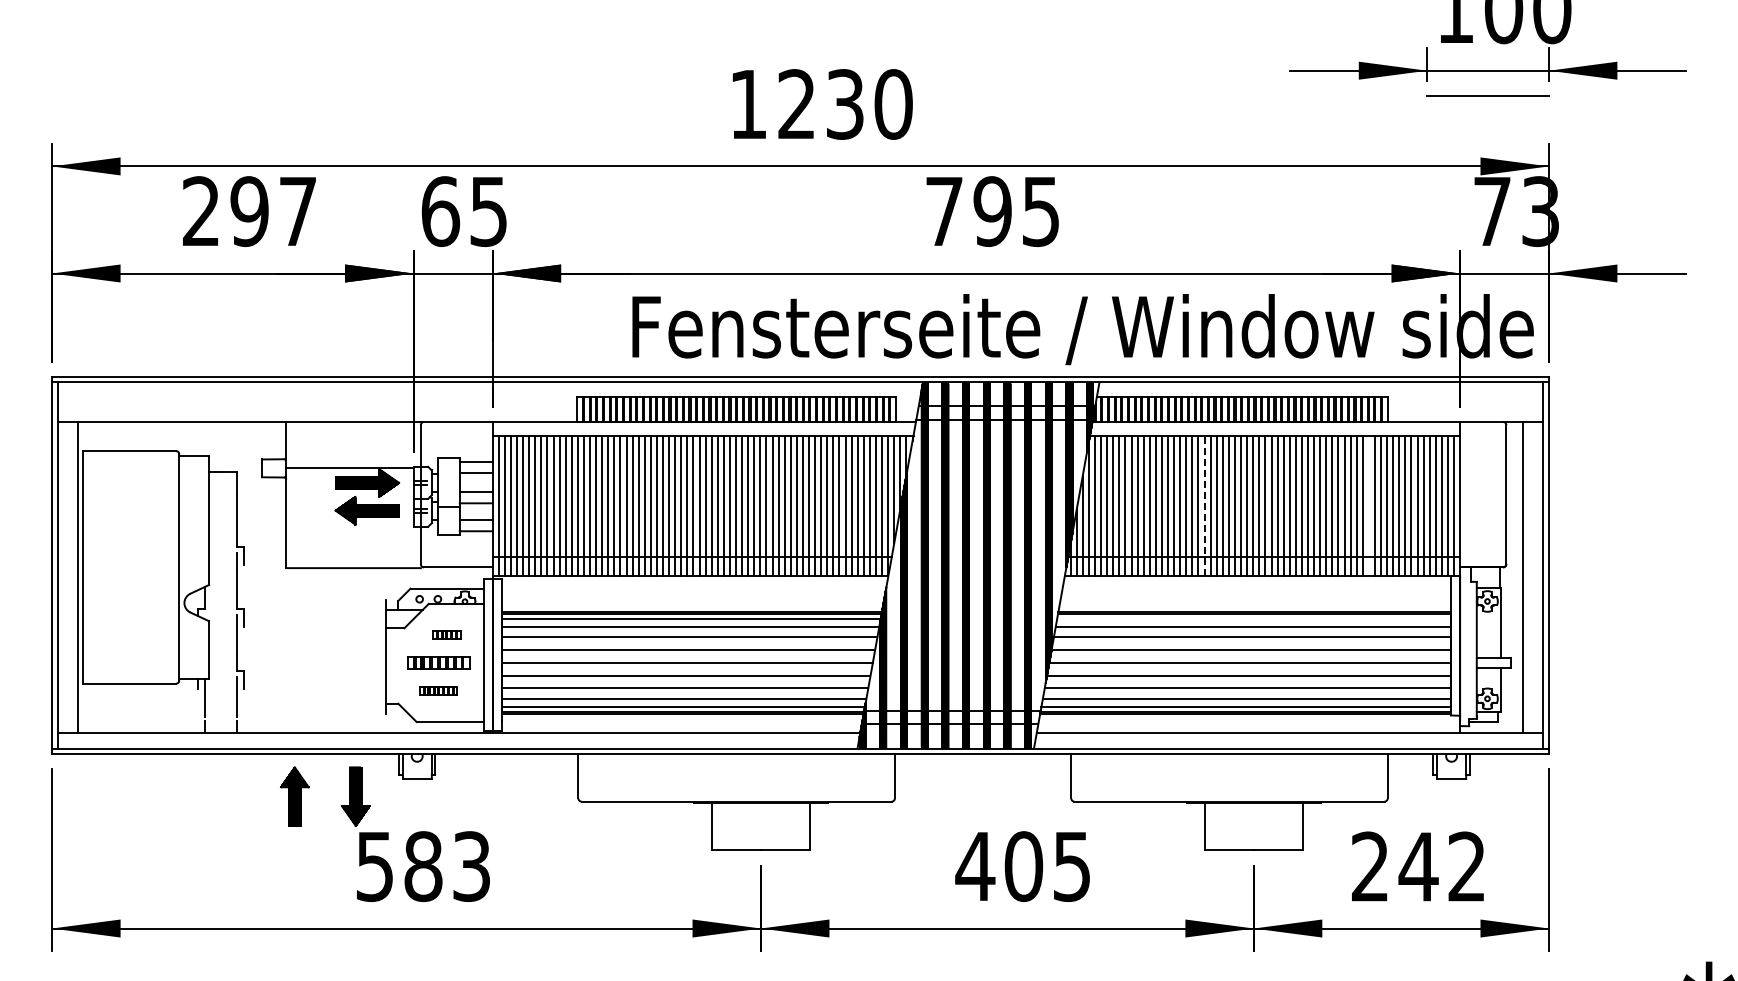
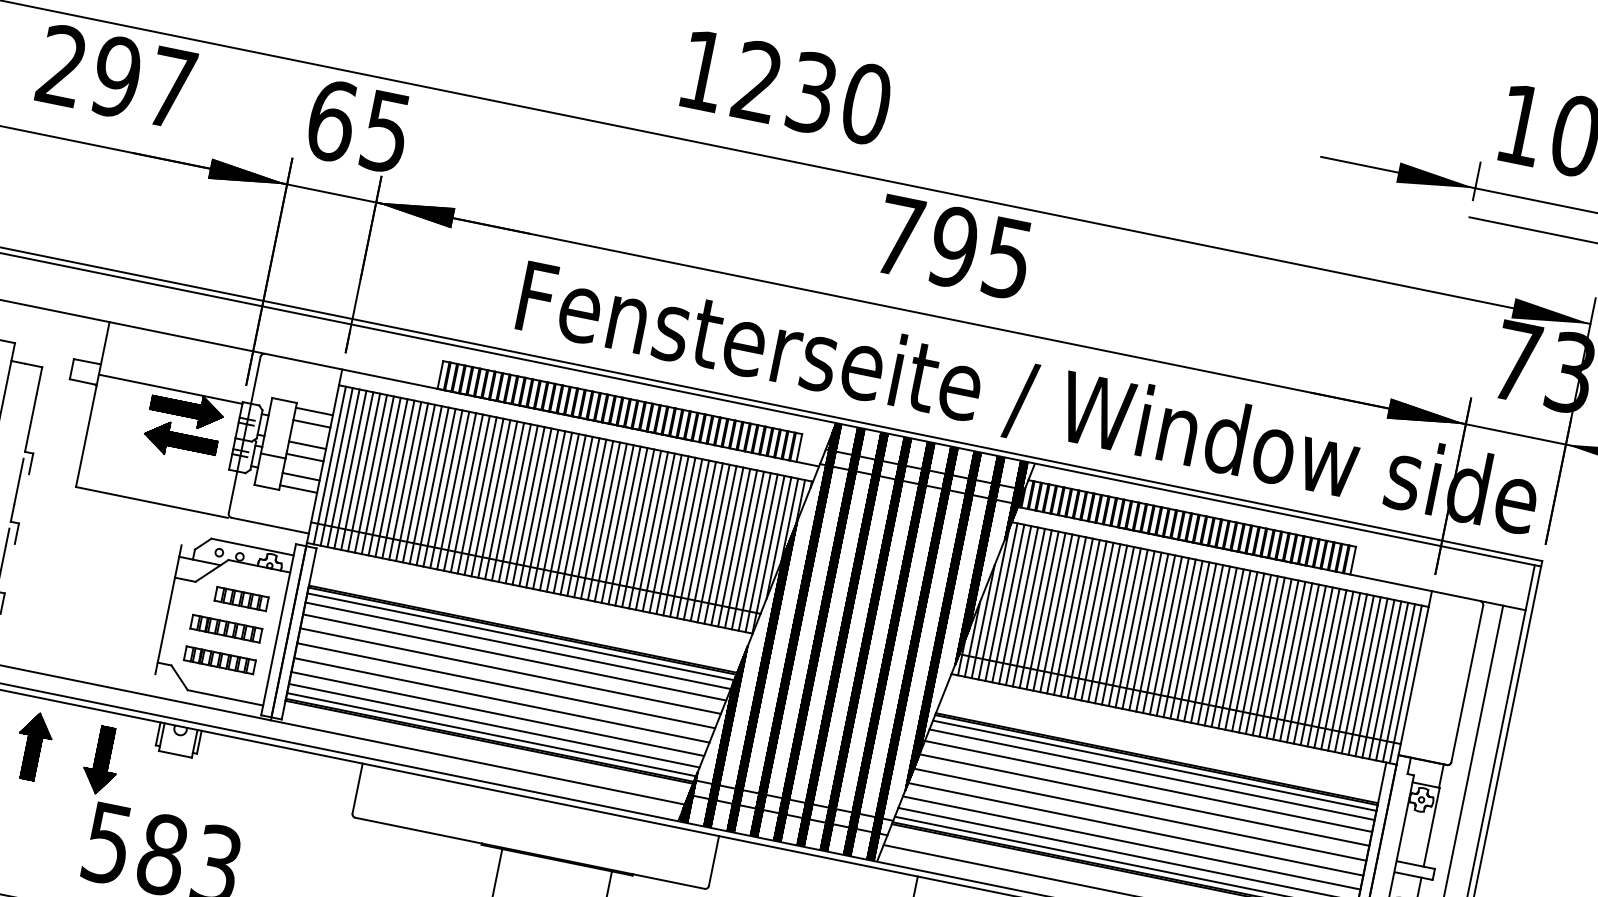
line: (1204, 505) -> (1124, 626), dashed -> solid
line: (1368, 505) -> (1309, 664), added
line: (1253, 618) -> (1154, 765), added
part: (446, 634) -> (241, 598), size x1.67
part: (438, 690) -> (219, 659), size x1.67

